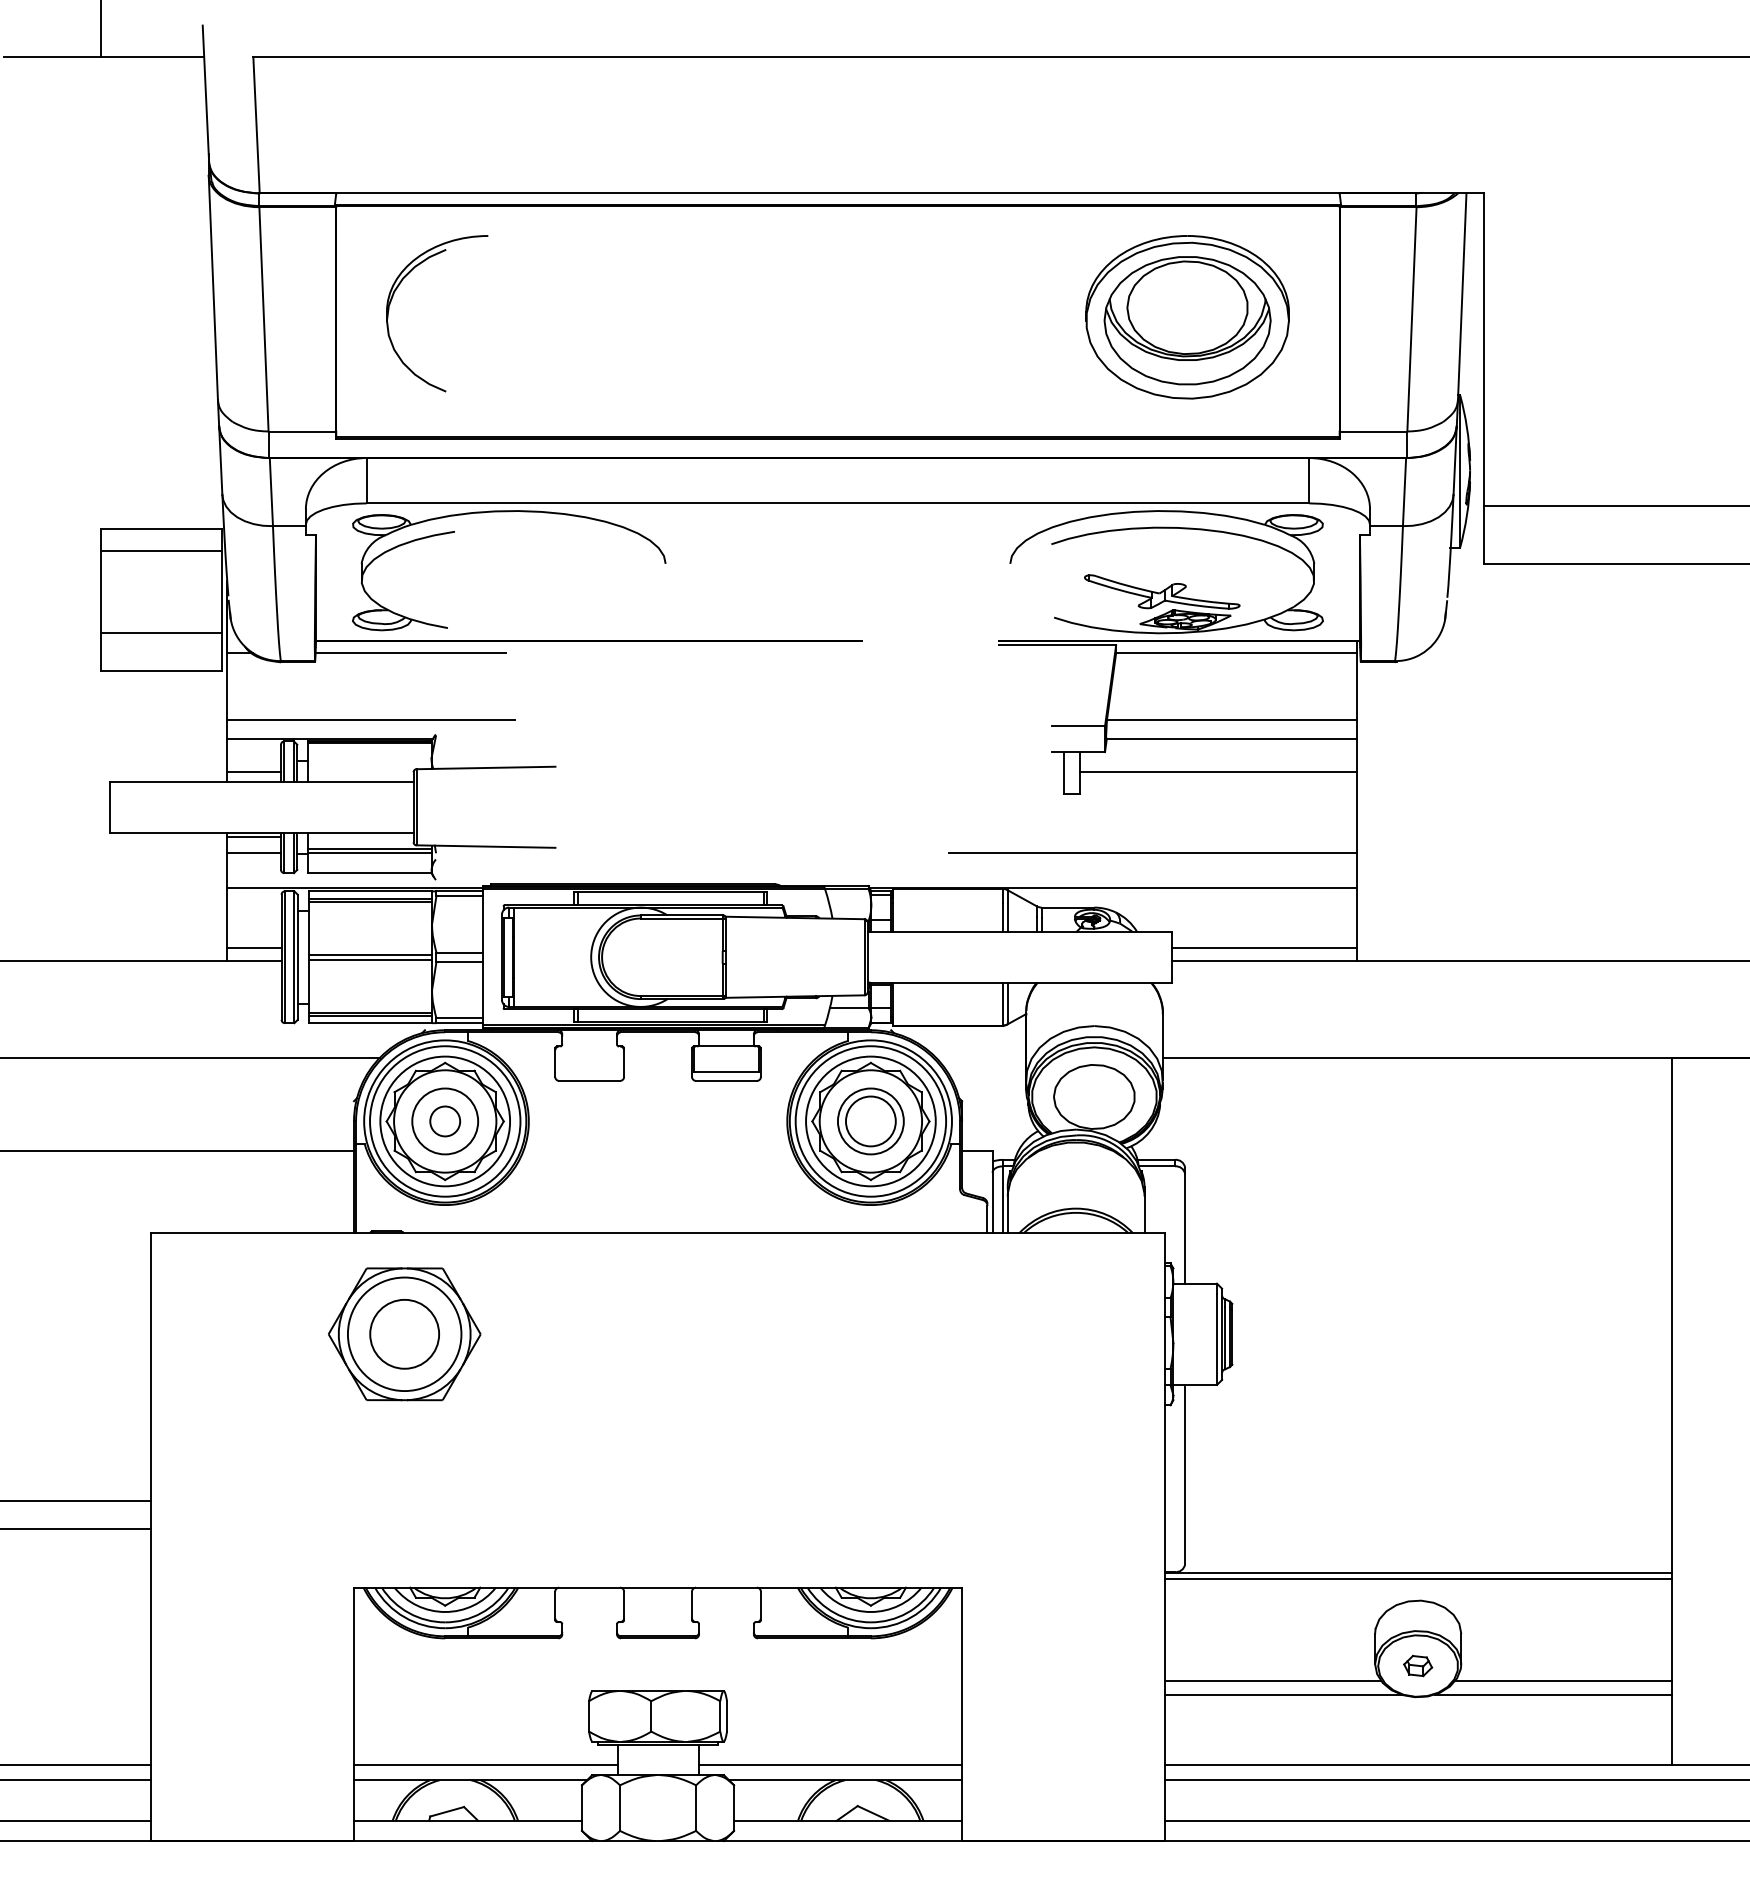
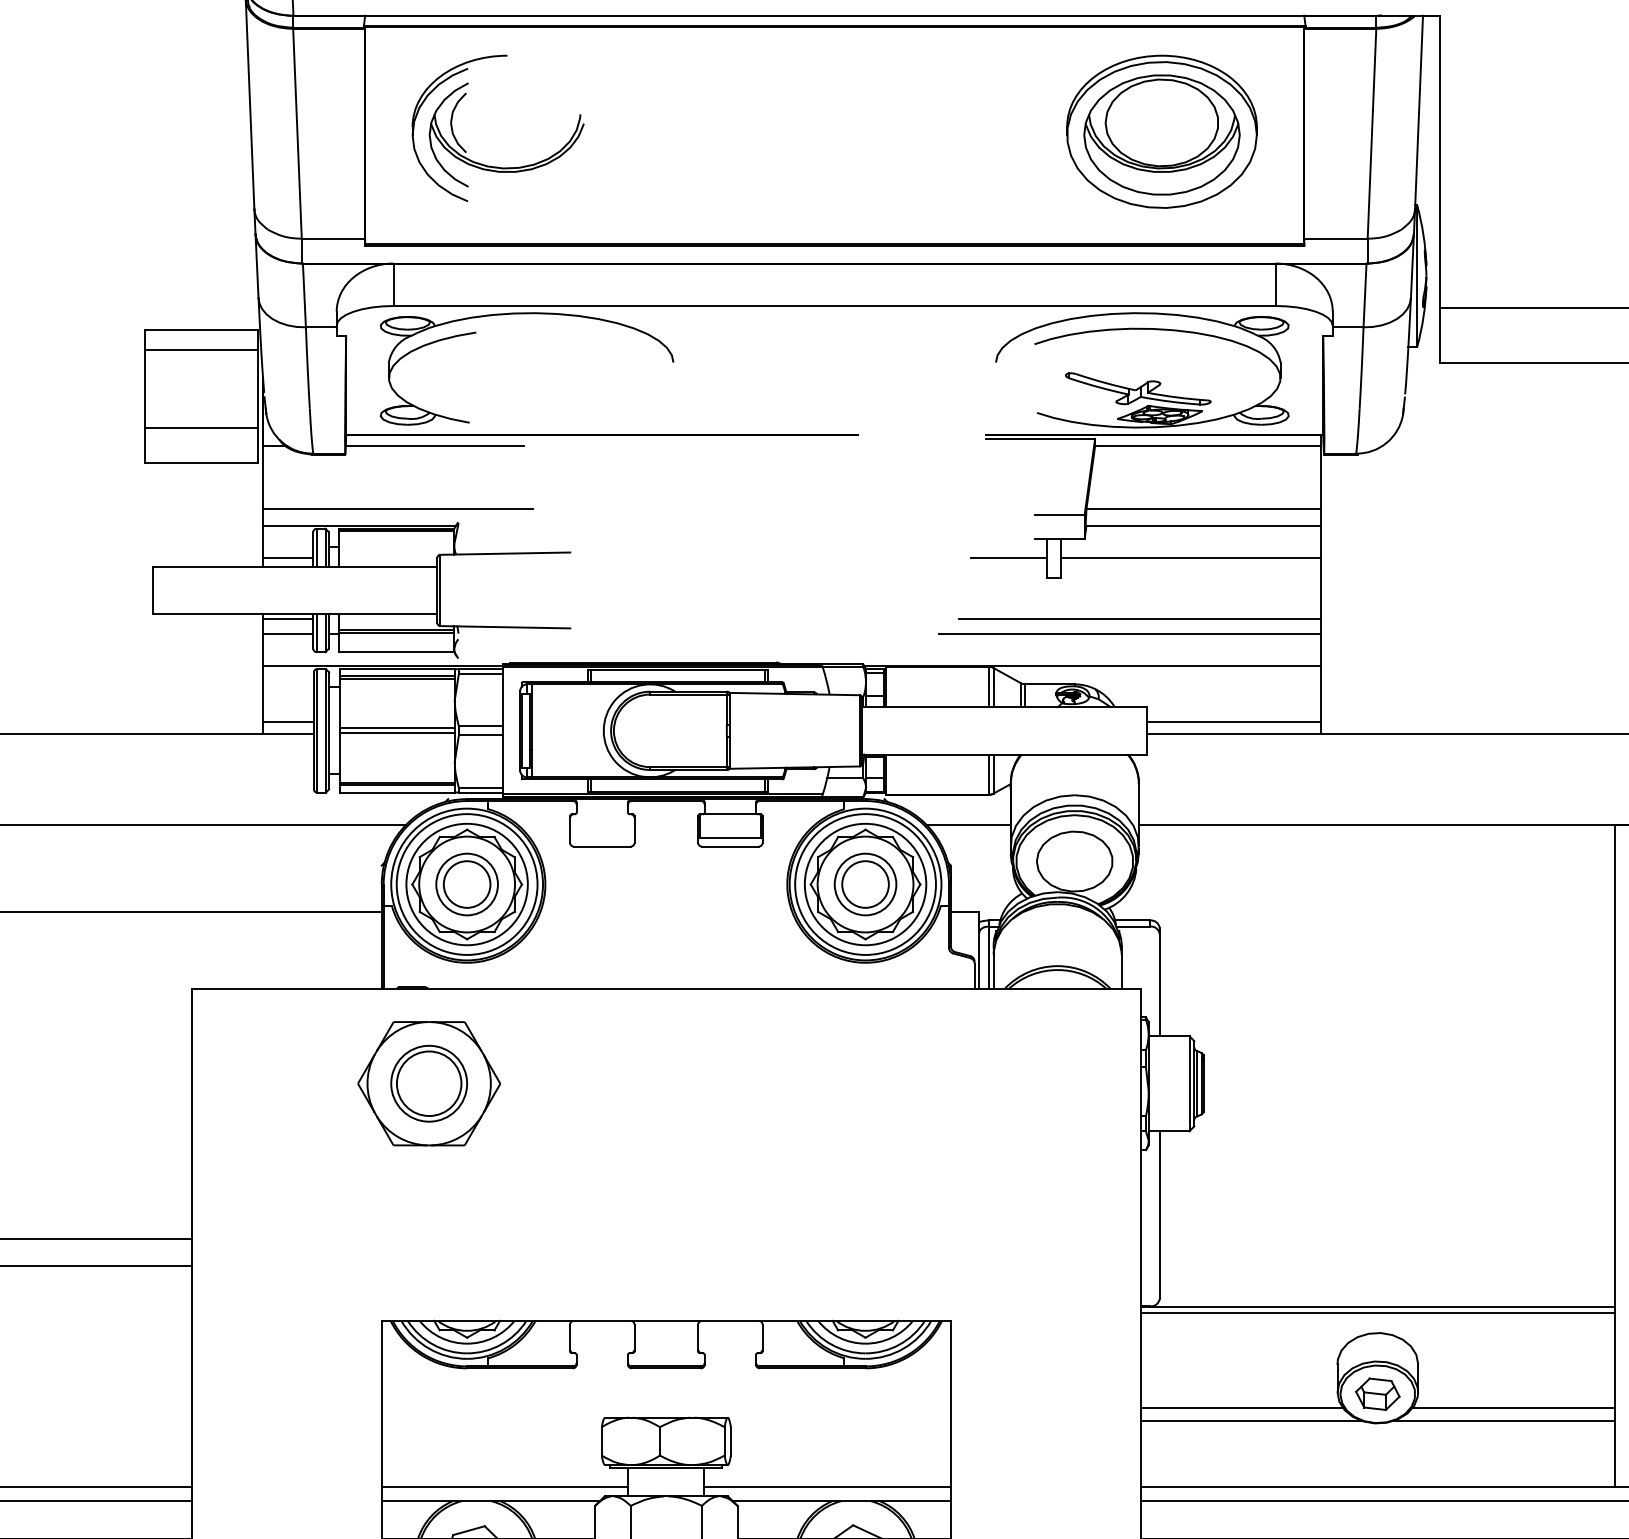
part: (487, 355) -> (506, 167), added
line: (1023, 772) -> (1008, 557), added
line: (1163, 837) -> (1139, 618), added
line: (980, 1057) -> (968, 824), added
circle: (445, 1121) -> (467, 884), size x1.67
circle: (404, 1333) -> (429, 1082), size x0.71
part: (1417, 1665) -> (1377, 1393), size x1.67

